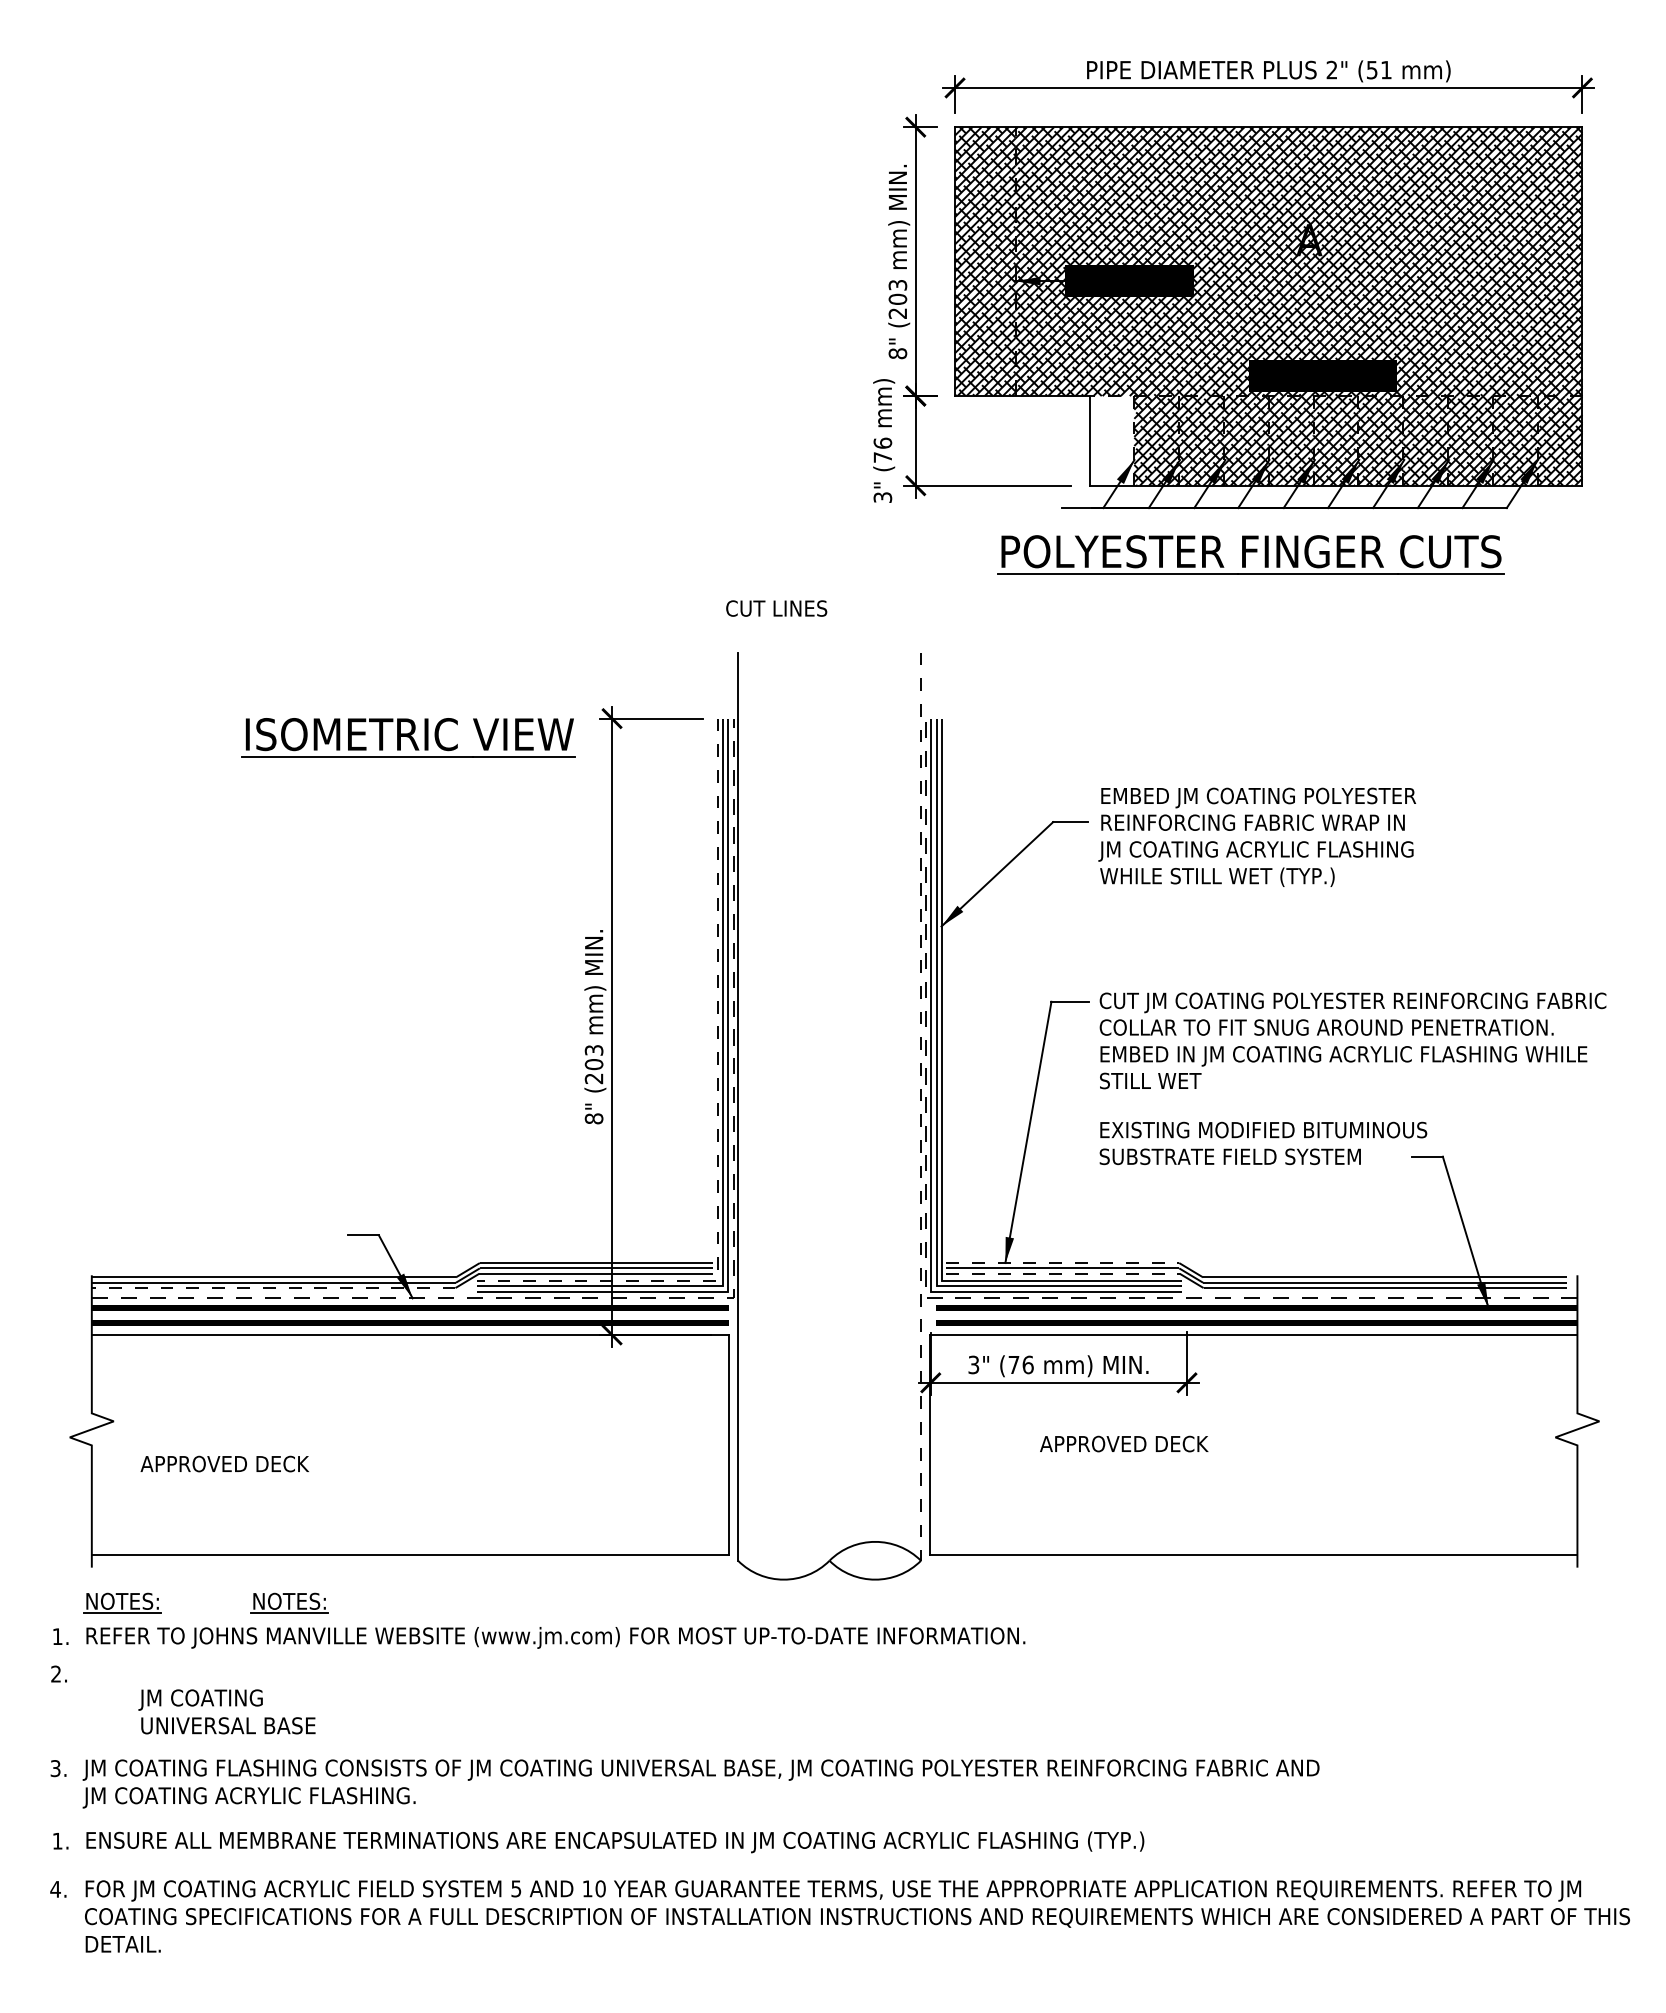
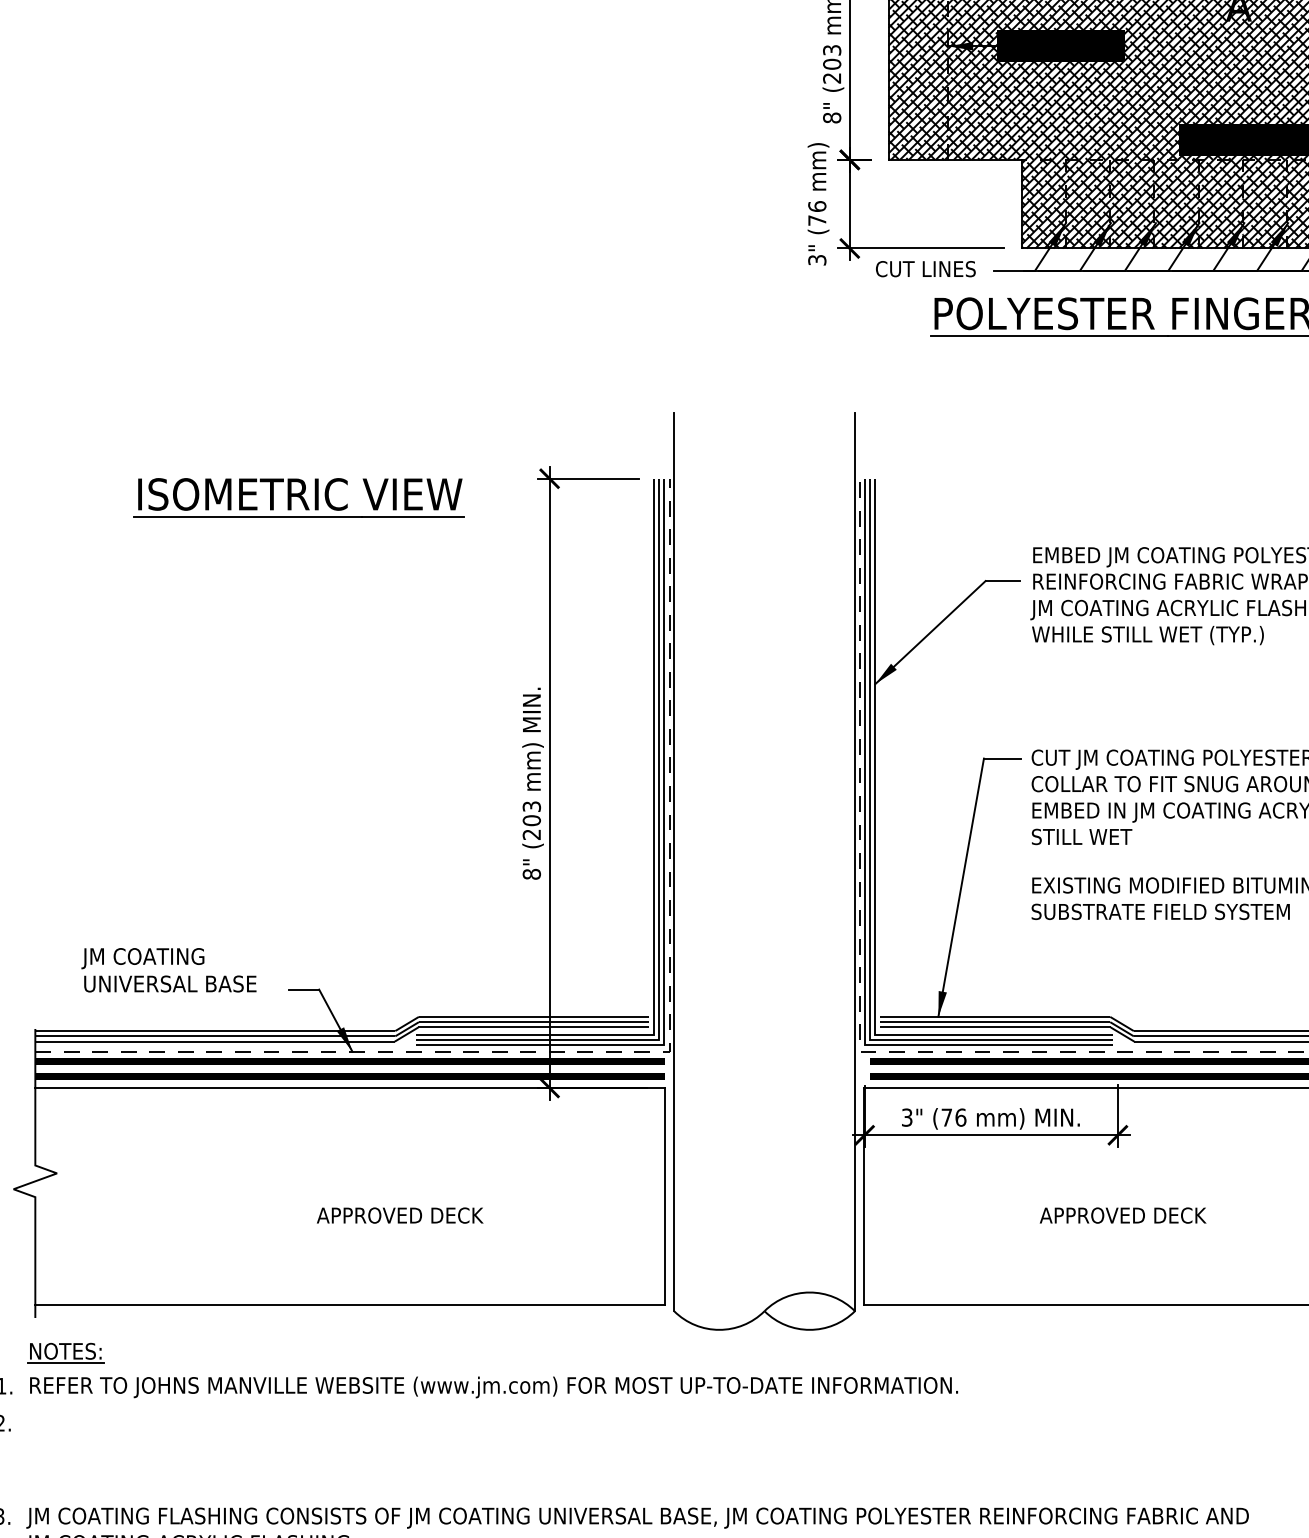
hatch: (1111, 440) -> (1043, 203), added
text: (776, 608) -> (925, 269), moved
part: (408, 737) -> (298, 497), moved
line: (920, 1107) -> (854, 863), dashed -> solid
line: (717, 1121) -> (653, 876), dashed -> solid
line: (1063, 1263) -> (995, 1017), dashed -> solid
line: (1063, 1273) -> (995, 1027), dashed -> solid
line: (273, 1288) -> (214, 1042), dashed -> solid
text: (1124, 1443) -> (1123, 1215), moved
text: (224, 1463) -> (399, 1215), moved
part: (289, 1602) -> (230, 1352), removed
text: (226, 1711) -> (168, 969), moved

